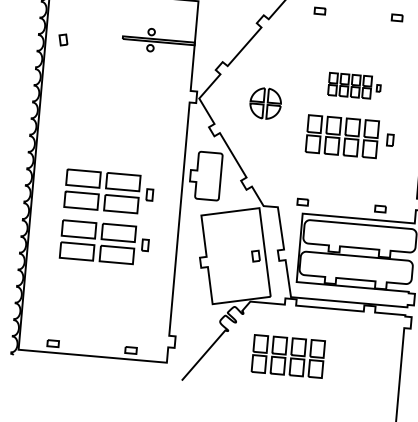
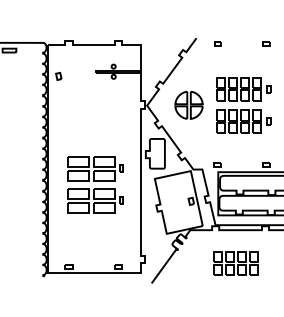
part: (354, 86) -> (243, 89), size x1.67
part: (264, 102) -> (188, 104), size x1.43
part: (287, 356) -> (235, 263), moved

